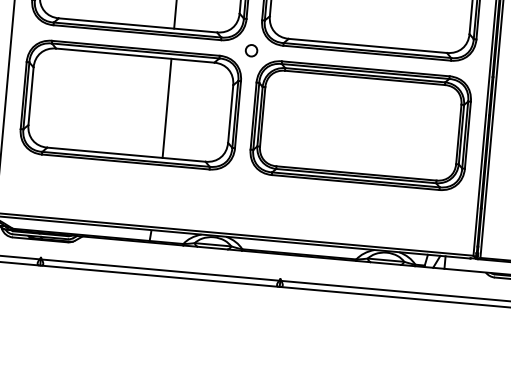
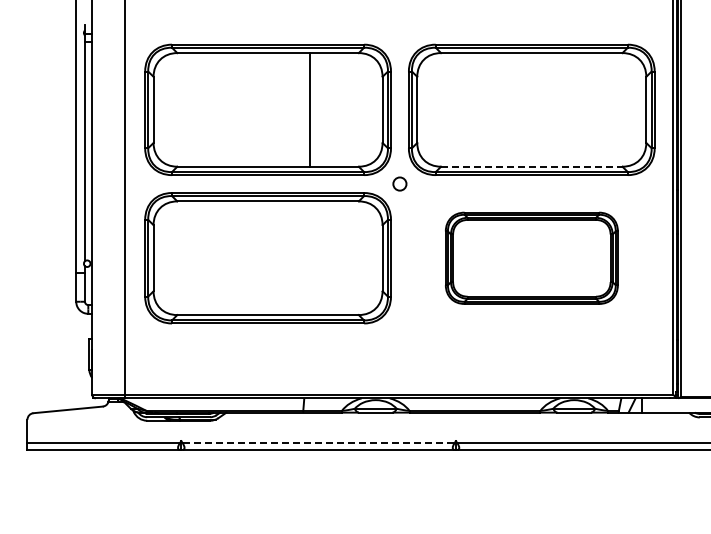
line: (367, 45) -> (531, 166), solid -> dashed
line: (166, 108) -> (309, 258), removed
part: (360, 125) -> (531, 258), size x0.7
line: (161, 269) -> (319, 442), solid -> dashed

